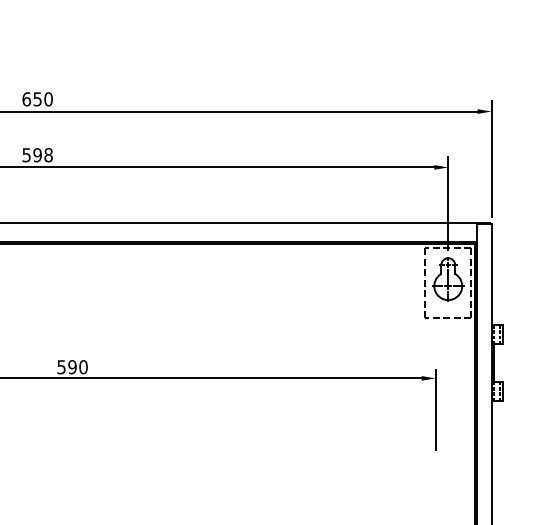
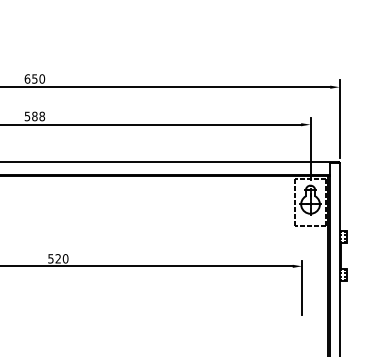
text: (37, 155) -> (34, 116), 598 -> 588
text: (72, 366) -> (58, 258), 590 -> 520

